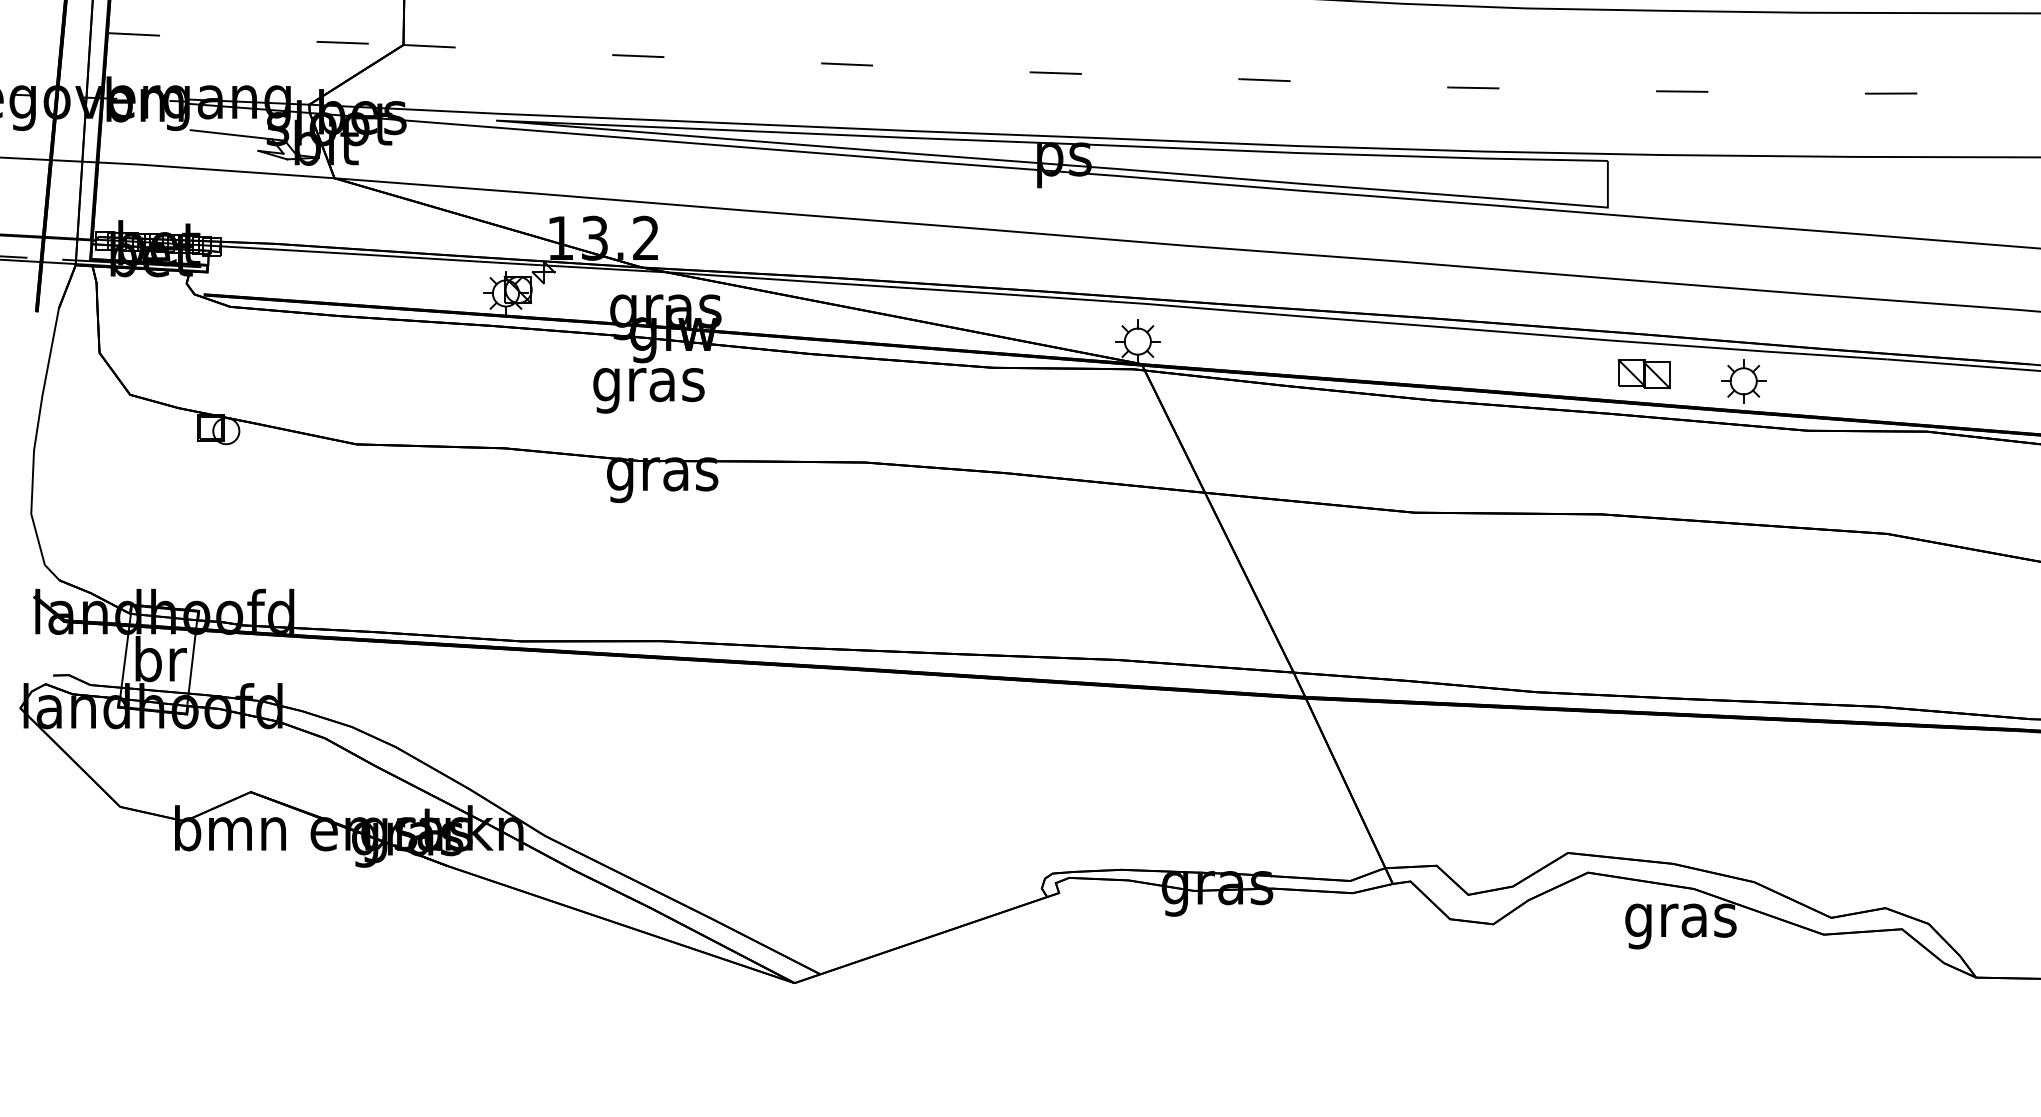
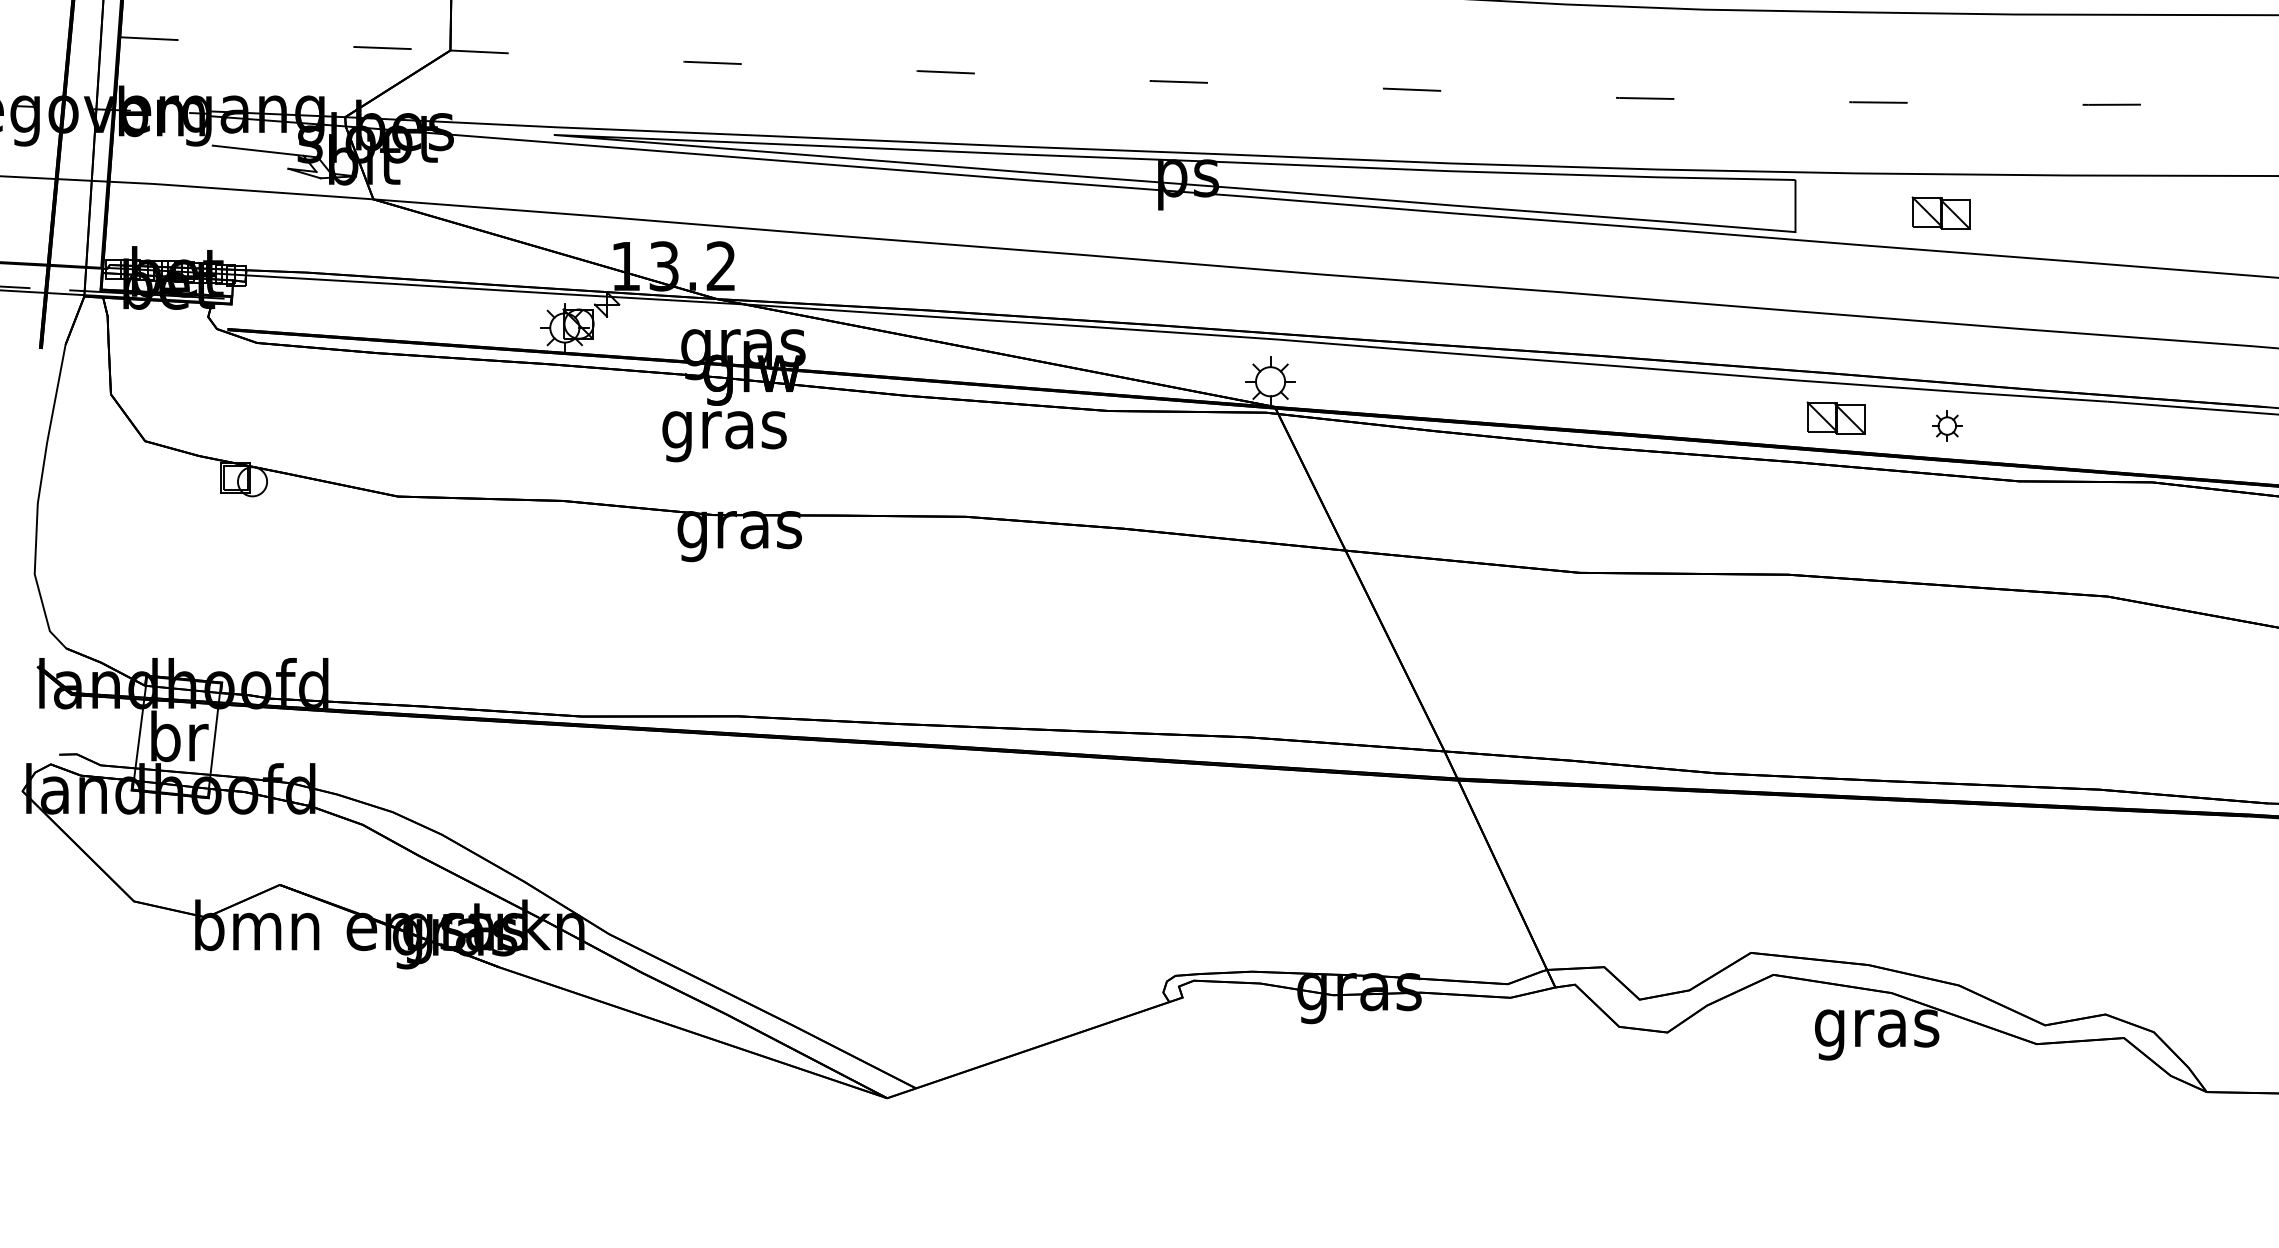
part: (1737, 190) -> (1940, 212), added
part: (1743, 380) -> (1947, 425), size x0.6

